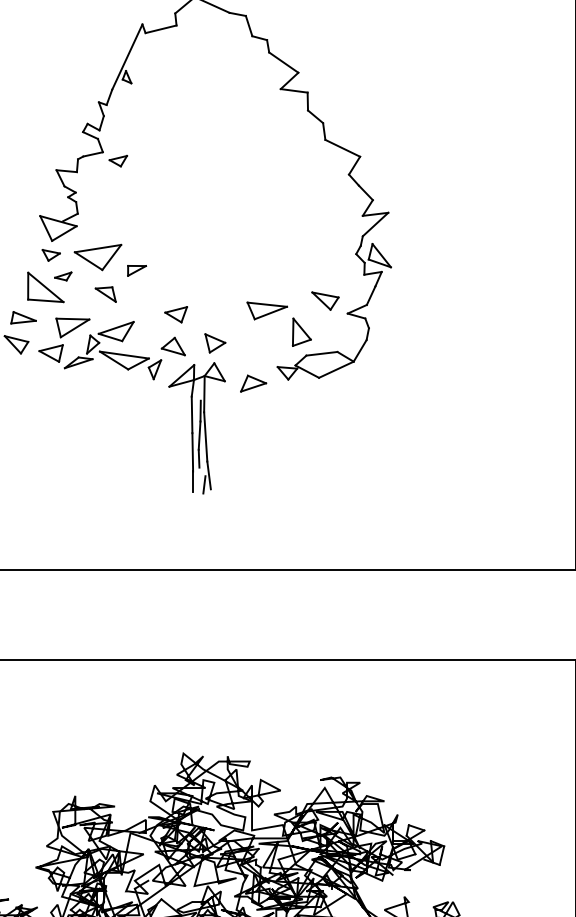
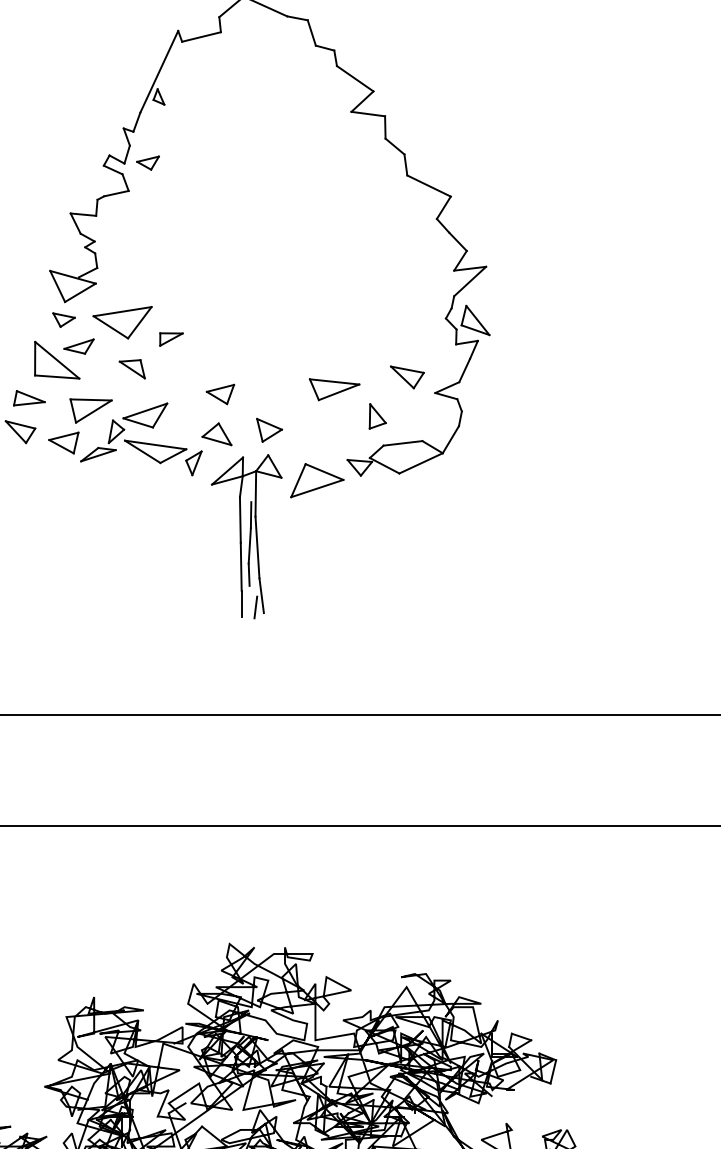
part: (117, 160) -> (147, 162), moved
part: (62, 276) -> (78, 346), size x1.43
part: (301, 332) -> (377, 416), size x0.71
part: (253, 383) -> (317, 480), size x1.67

